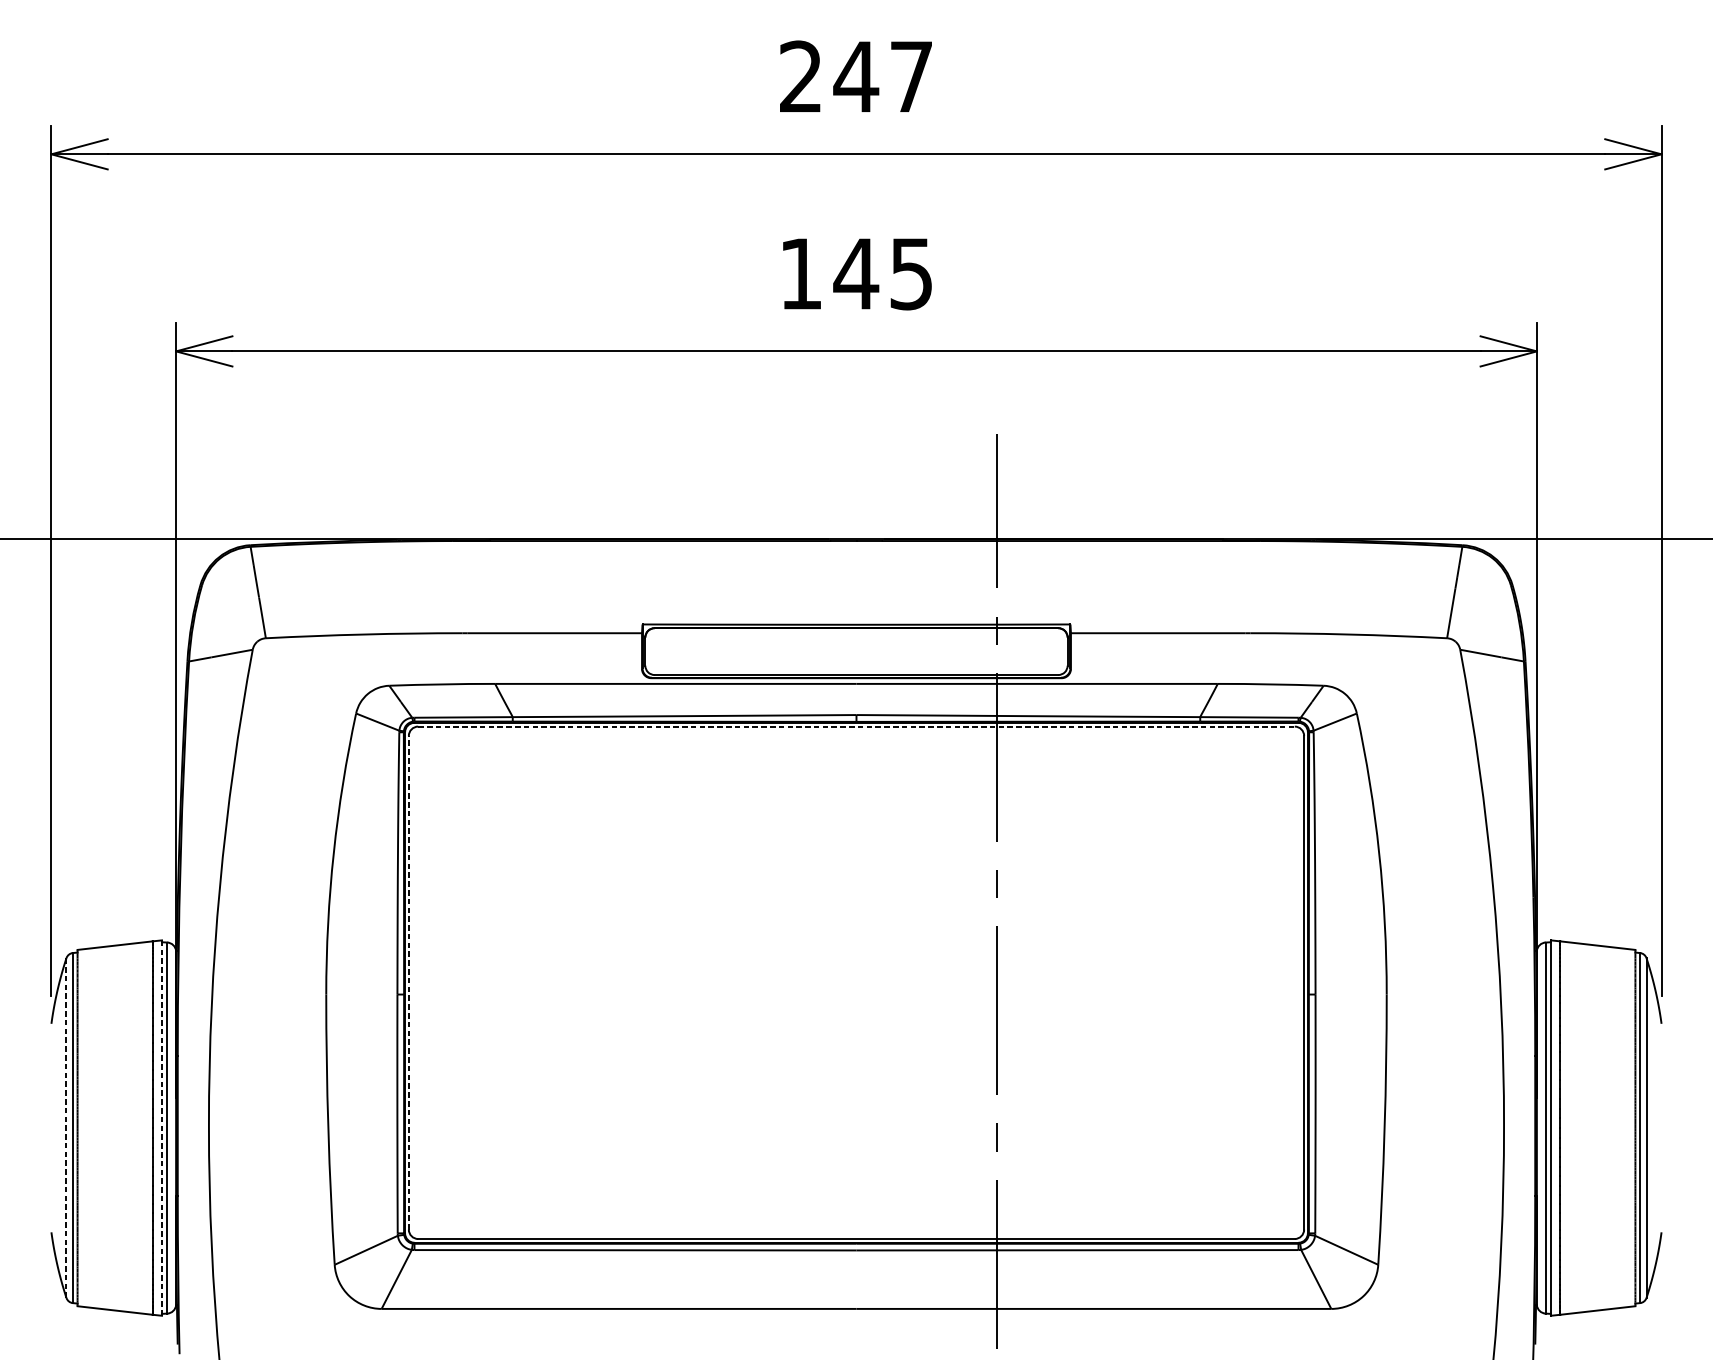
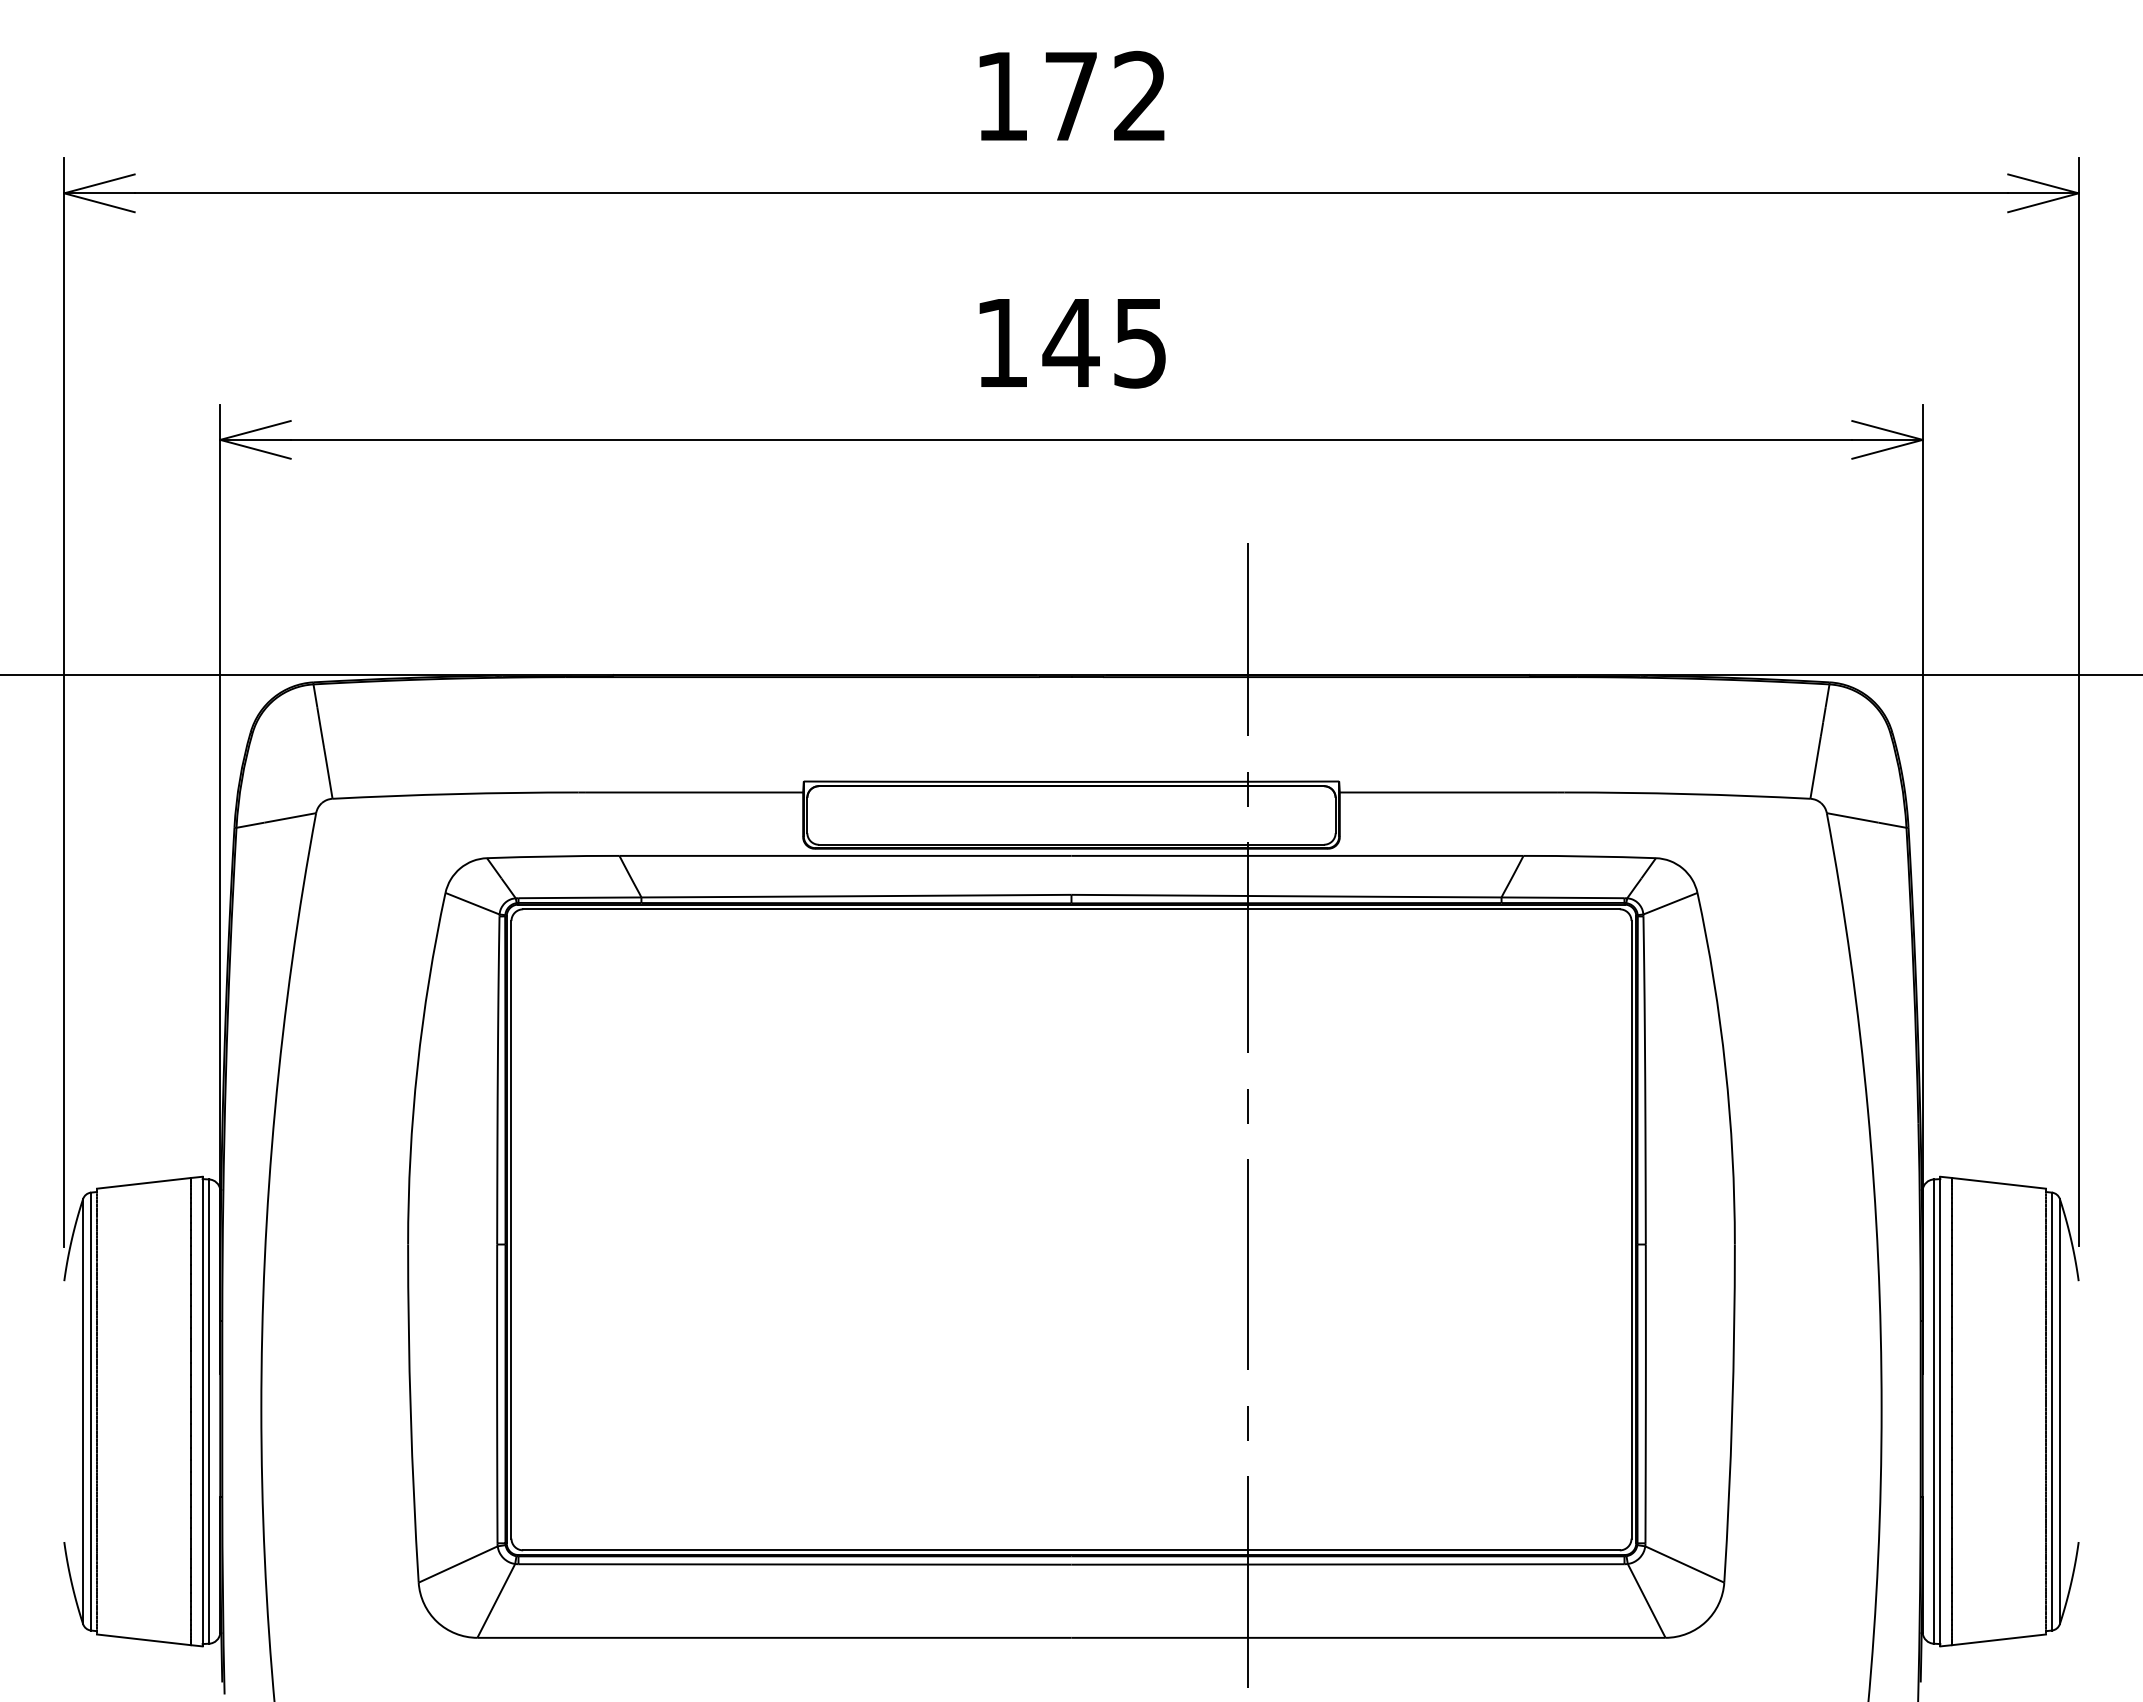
text: (855, 76) -> (1070, 95), 247 -> 172
line: (856, 726) -> (1071, 909), dashed -> solid
line: (408, 982) -> (511, 1229), dashed -> solid
line: (66, 1128) -> (83, 1411), dashed -> solid
line: (161, 1128) -> (202, 1411), dashed -> solid

